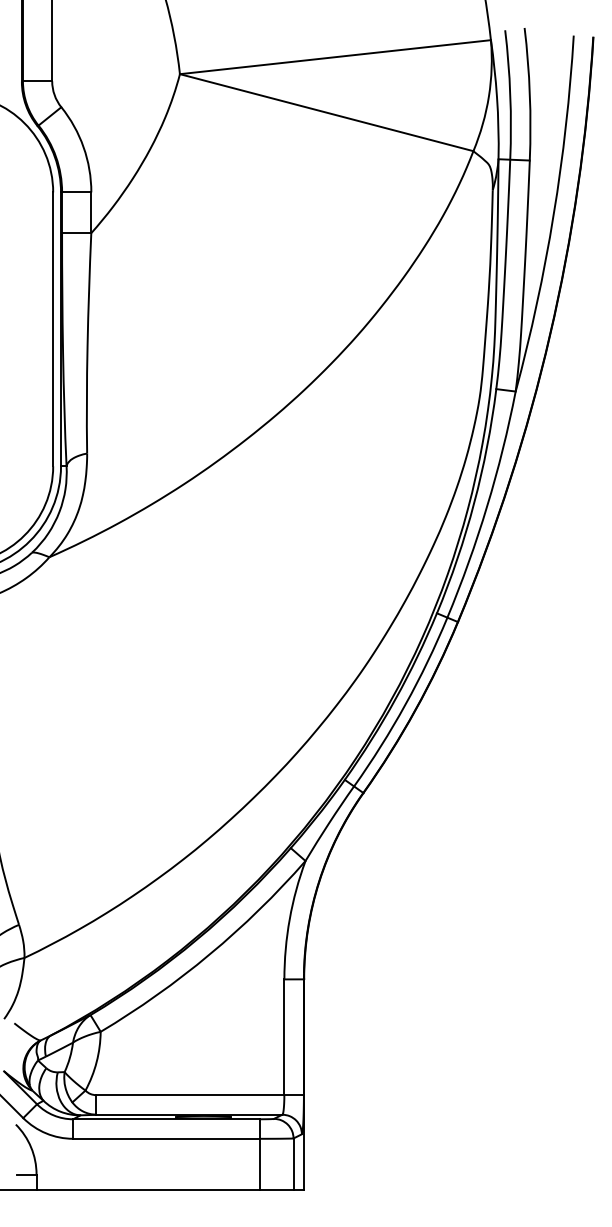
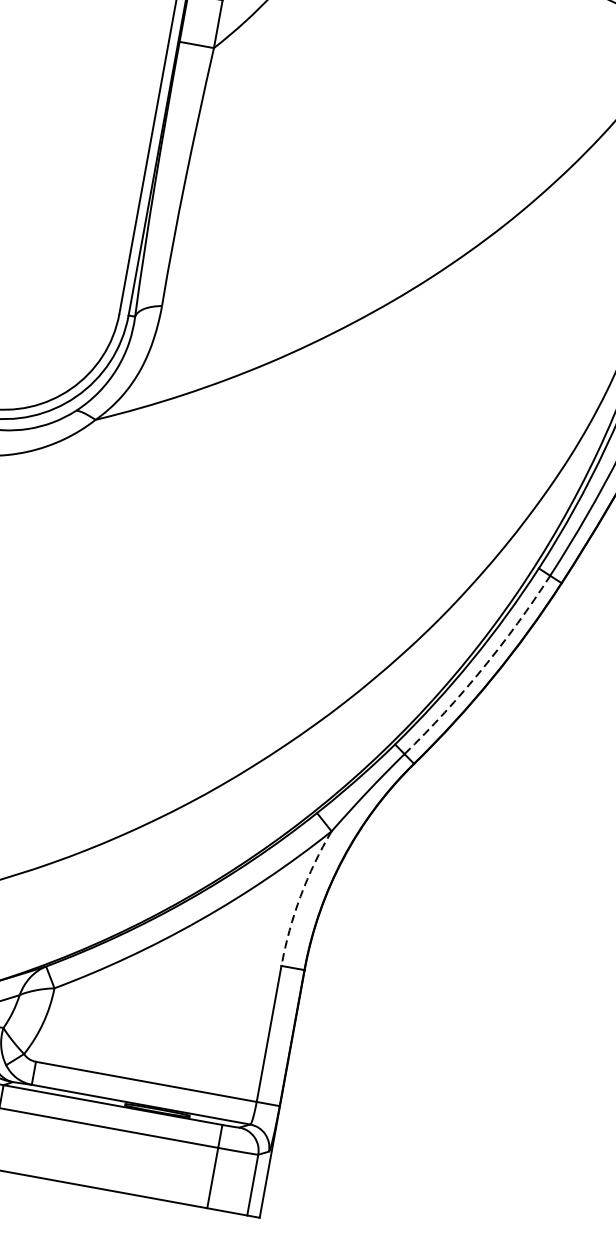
arc: (405, 704) -> (482, 668), solid -> dashed
arc: (289, 919) -> (300, 896), solid -> dashed

